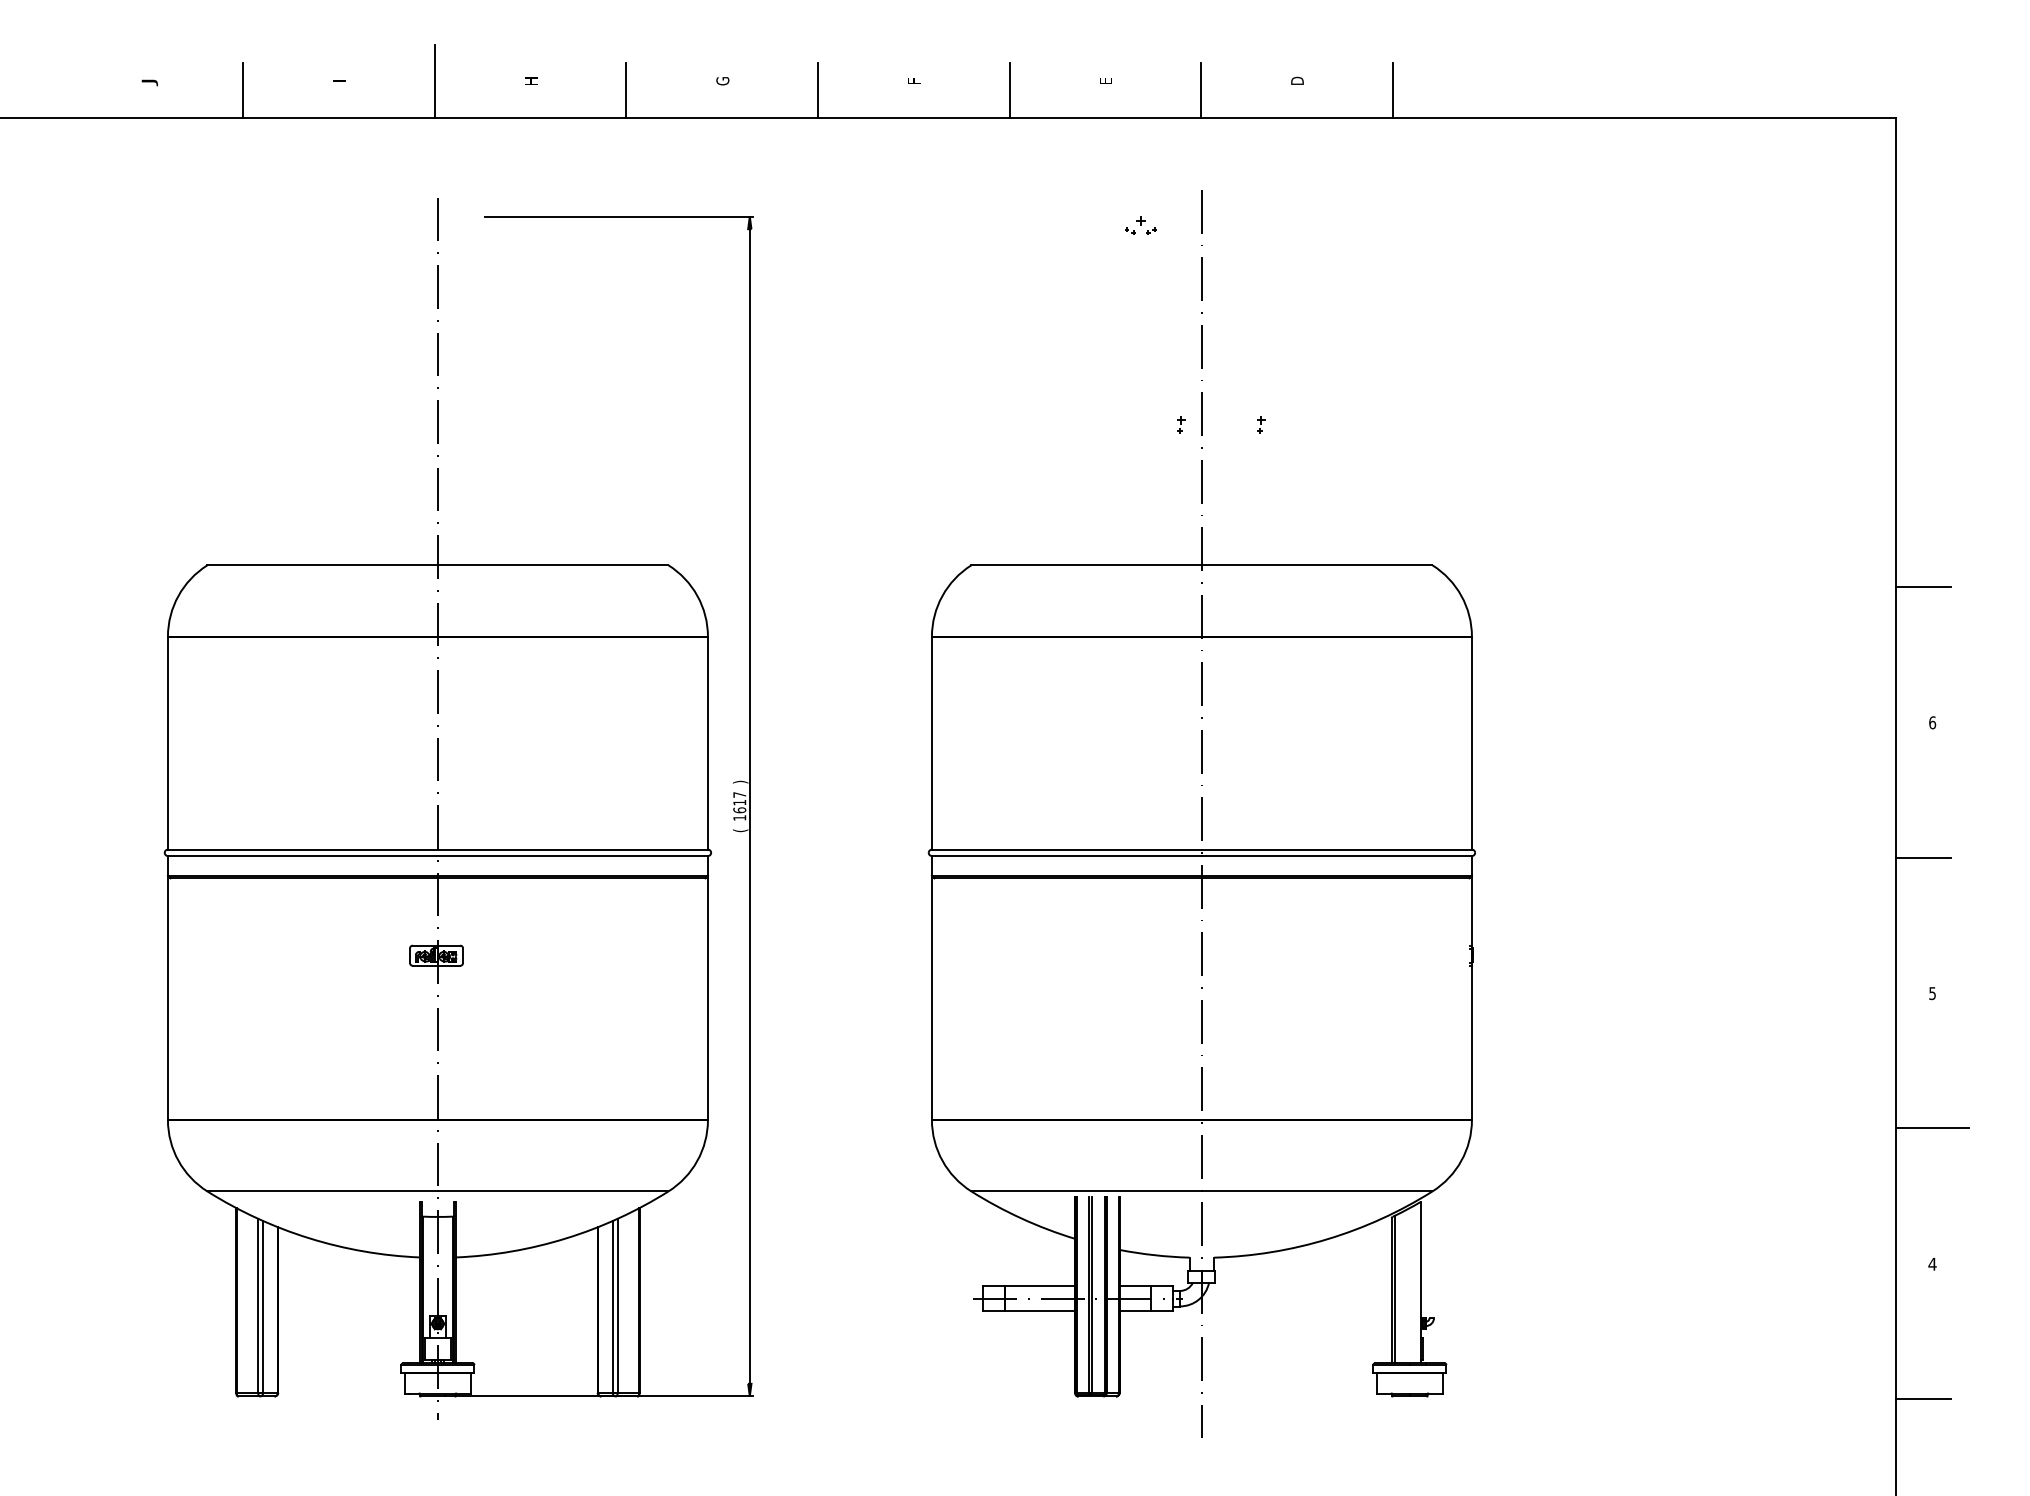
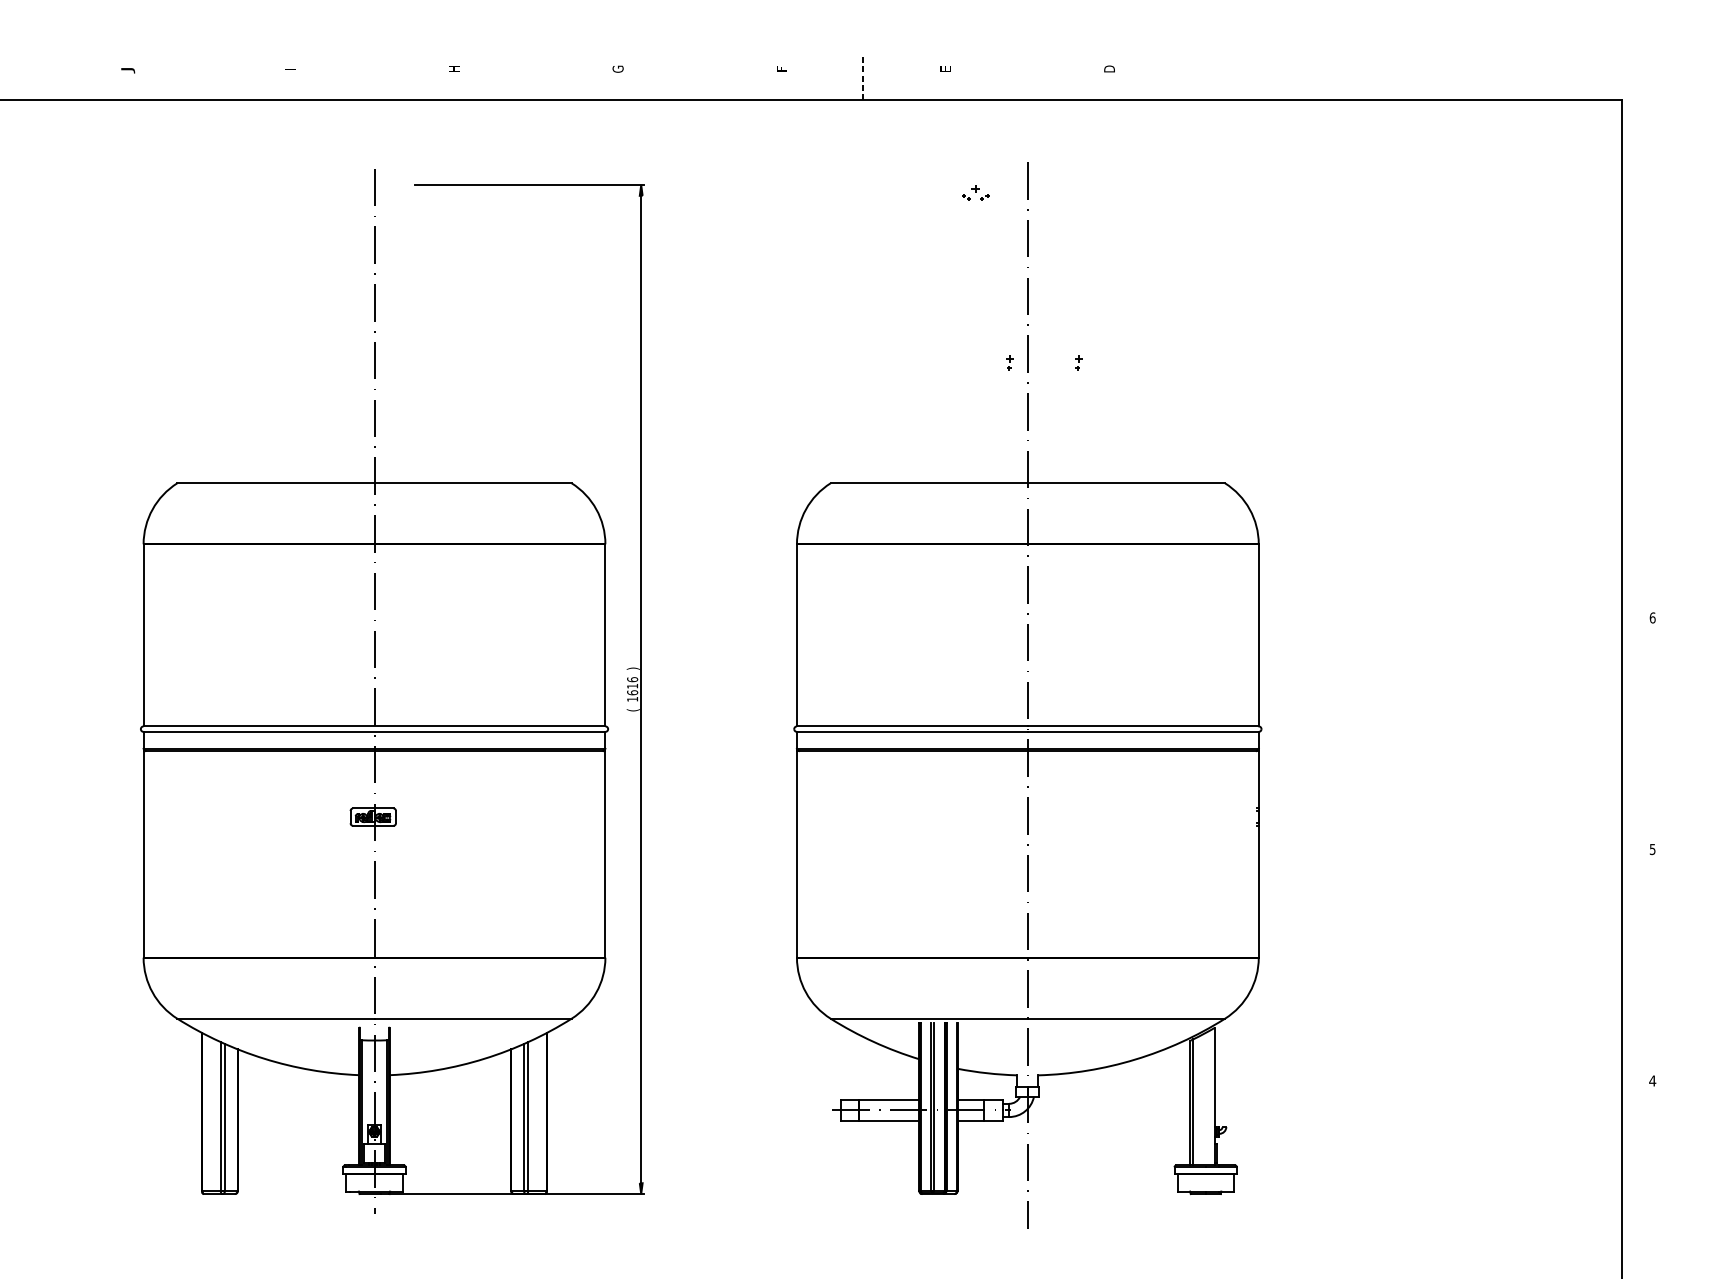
line: (434, 80) -> (371, 68), removed
line: (243, 89) -> (208, 76), removed
line: (626, 89) -> (535, 76), removed
line: (817, 89) -> (699, 76), removed
line: (1009, 89) -> (863, 76), solid -> dashed
line: (1201, 89) -> (1027, 76), removed
line: (1392, 89) -> (1190, 76), removed
line: (1923, 586) -> (1644, 501), removed
text: (739, 794) -> (632, 679), 1617 -> 1616
line: (1923, 857) -> (1644, 733), removed
line: (1932, 1128) -> (1652, 964), removed
line: (1923, 1398) -> (1644, 1195), removed

